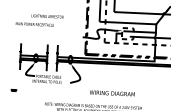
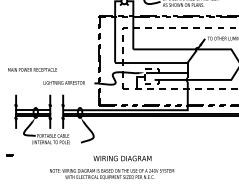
text: (46, 16) -> (63, 82), moved
text: (112, 93) -> (122, 158), moved

